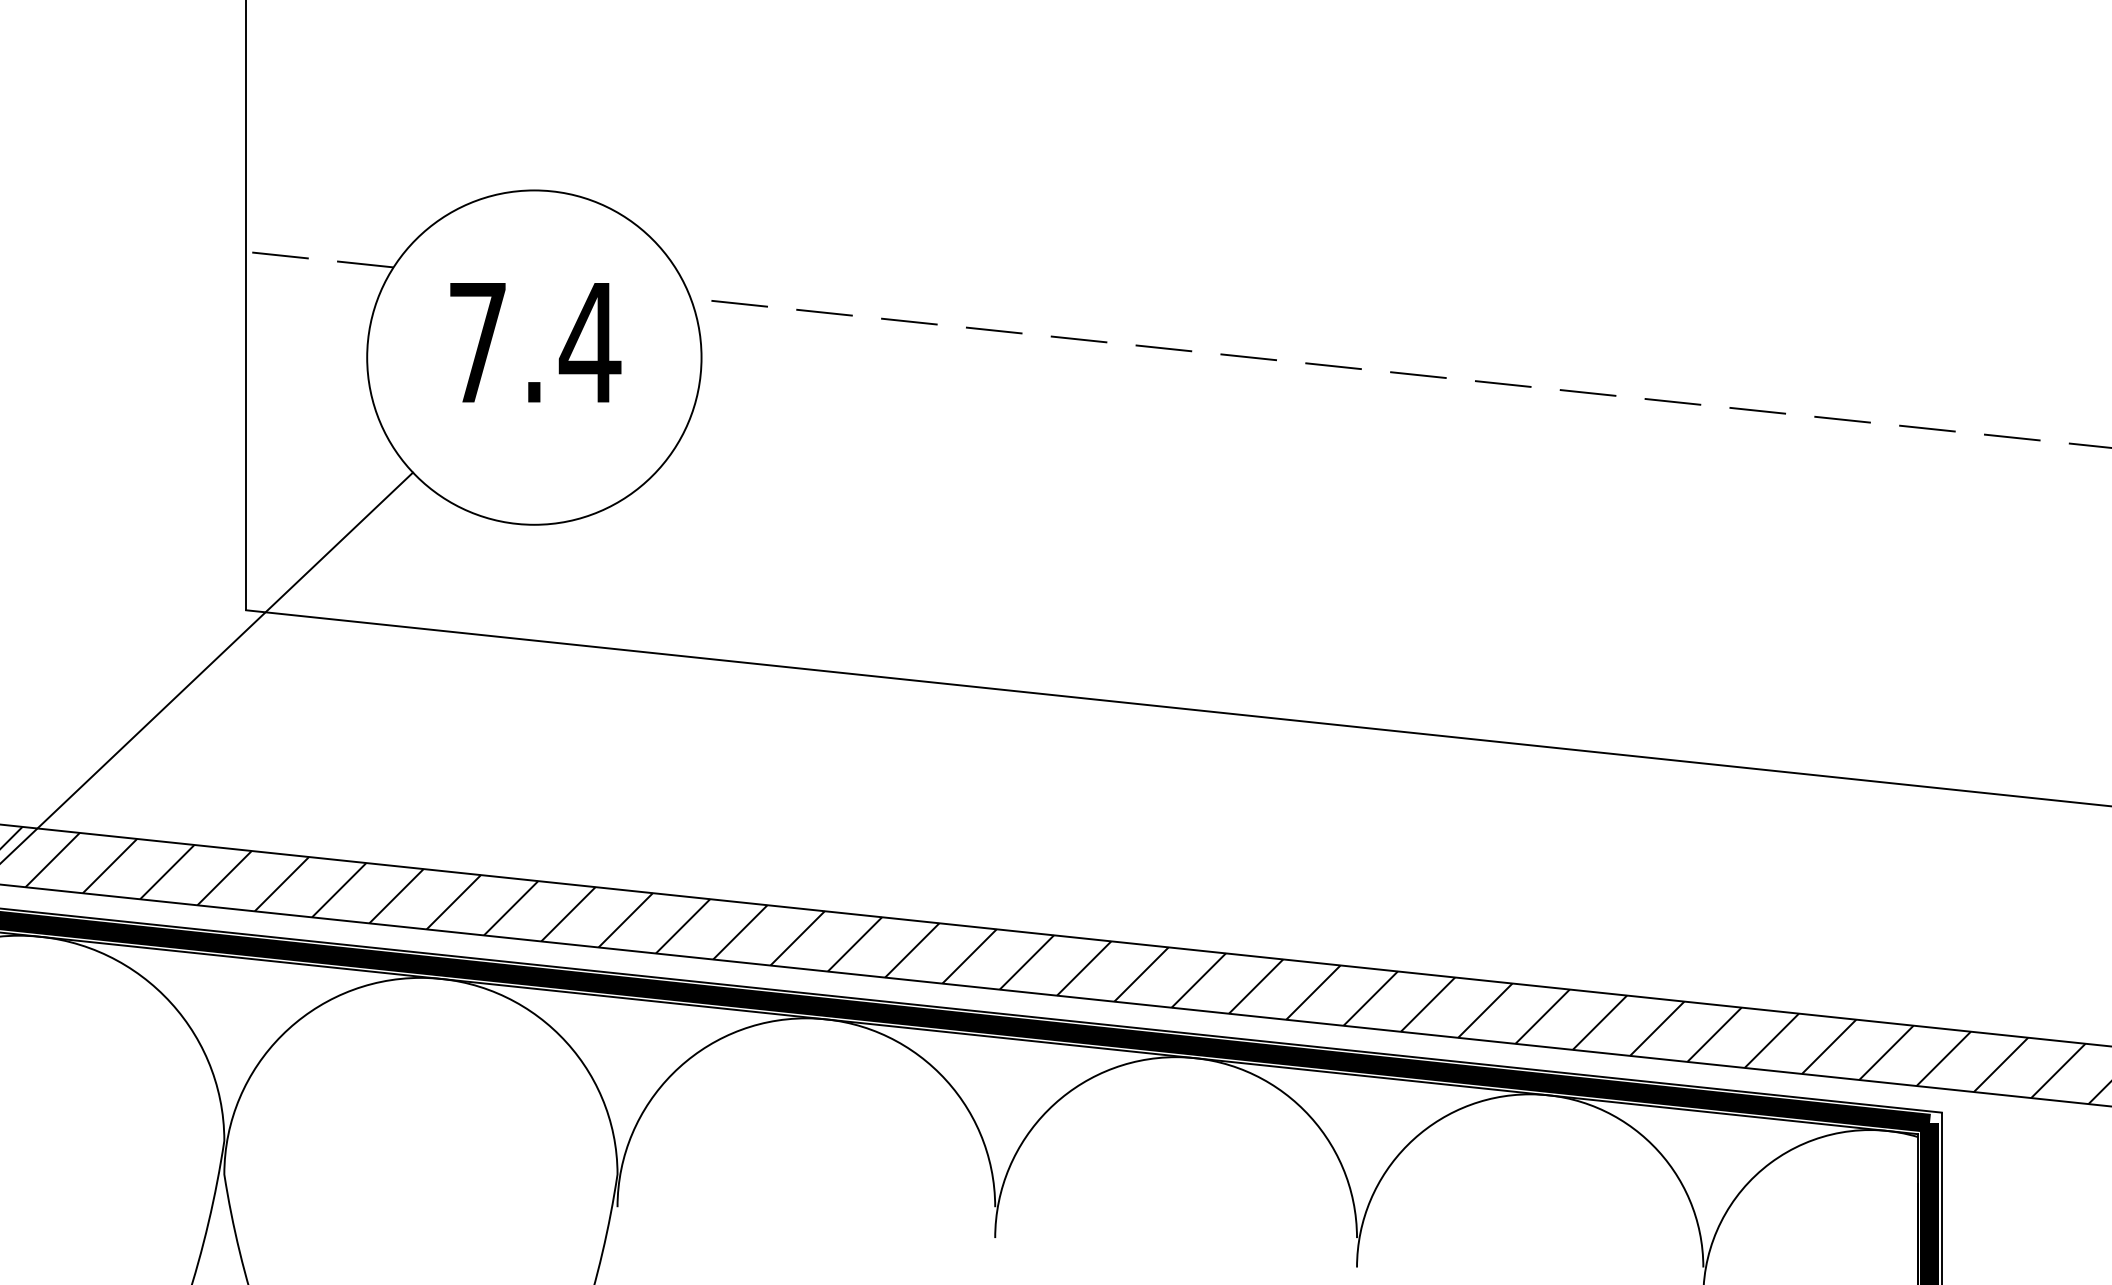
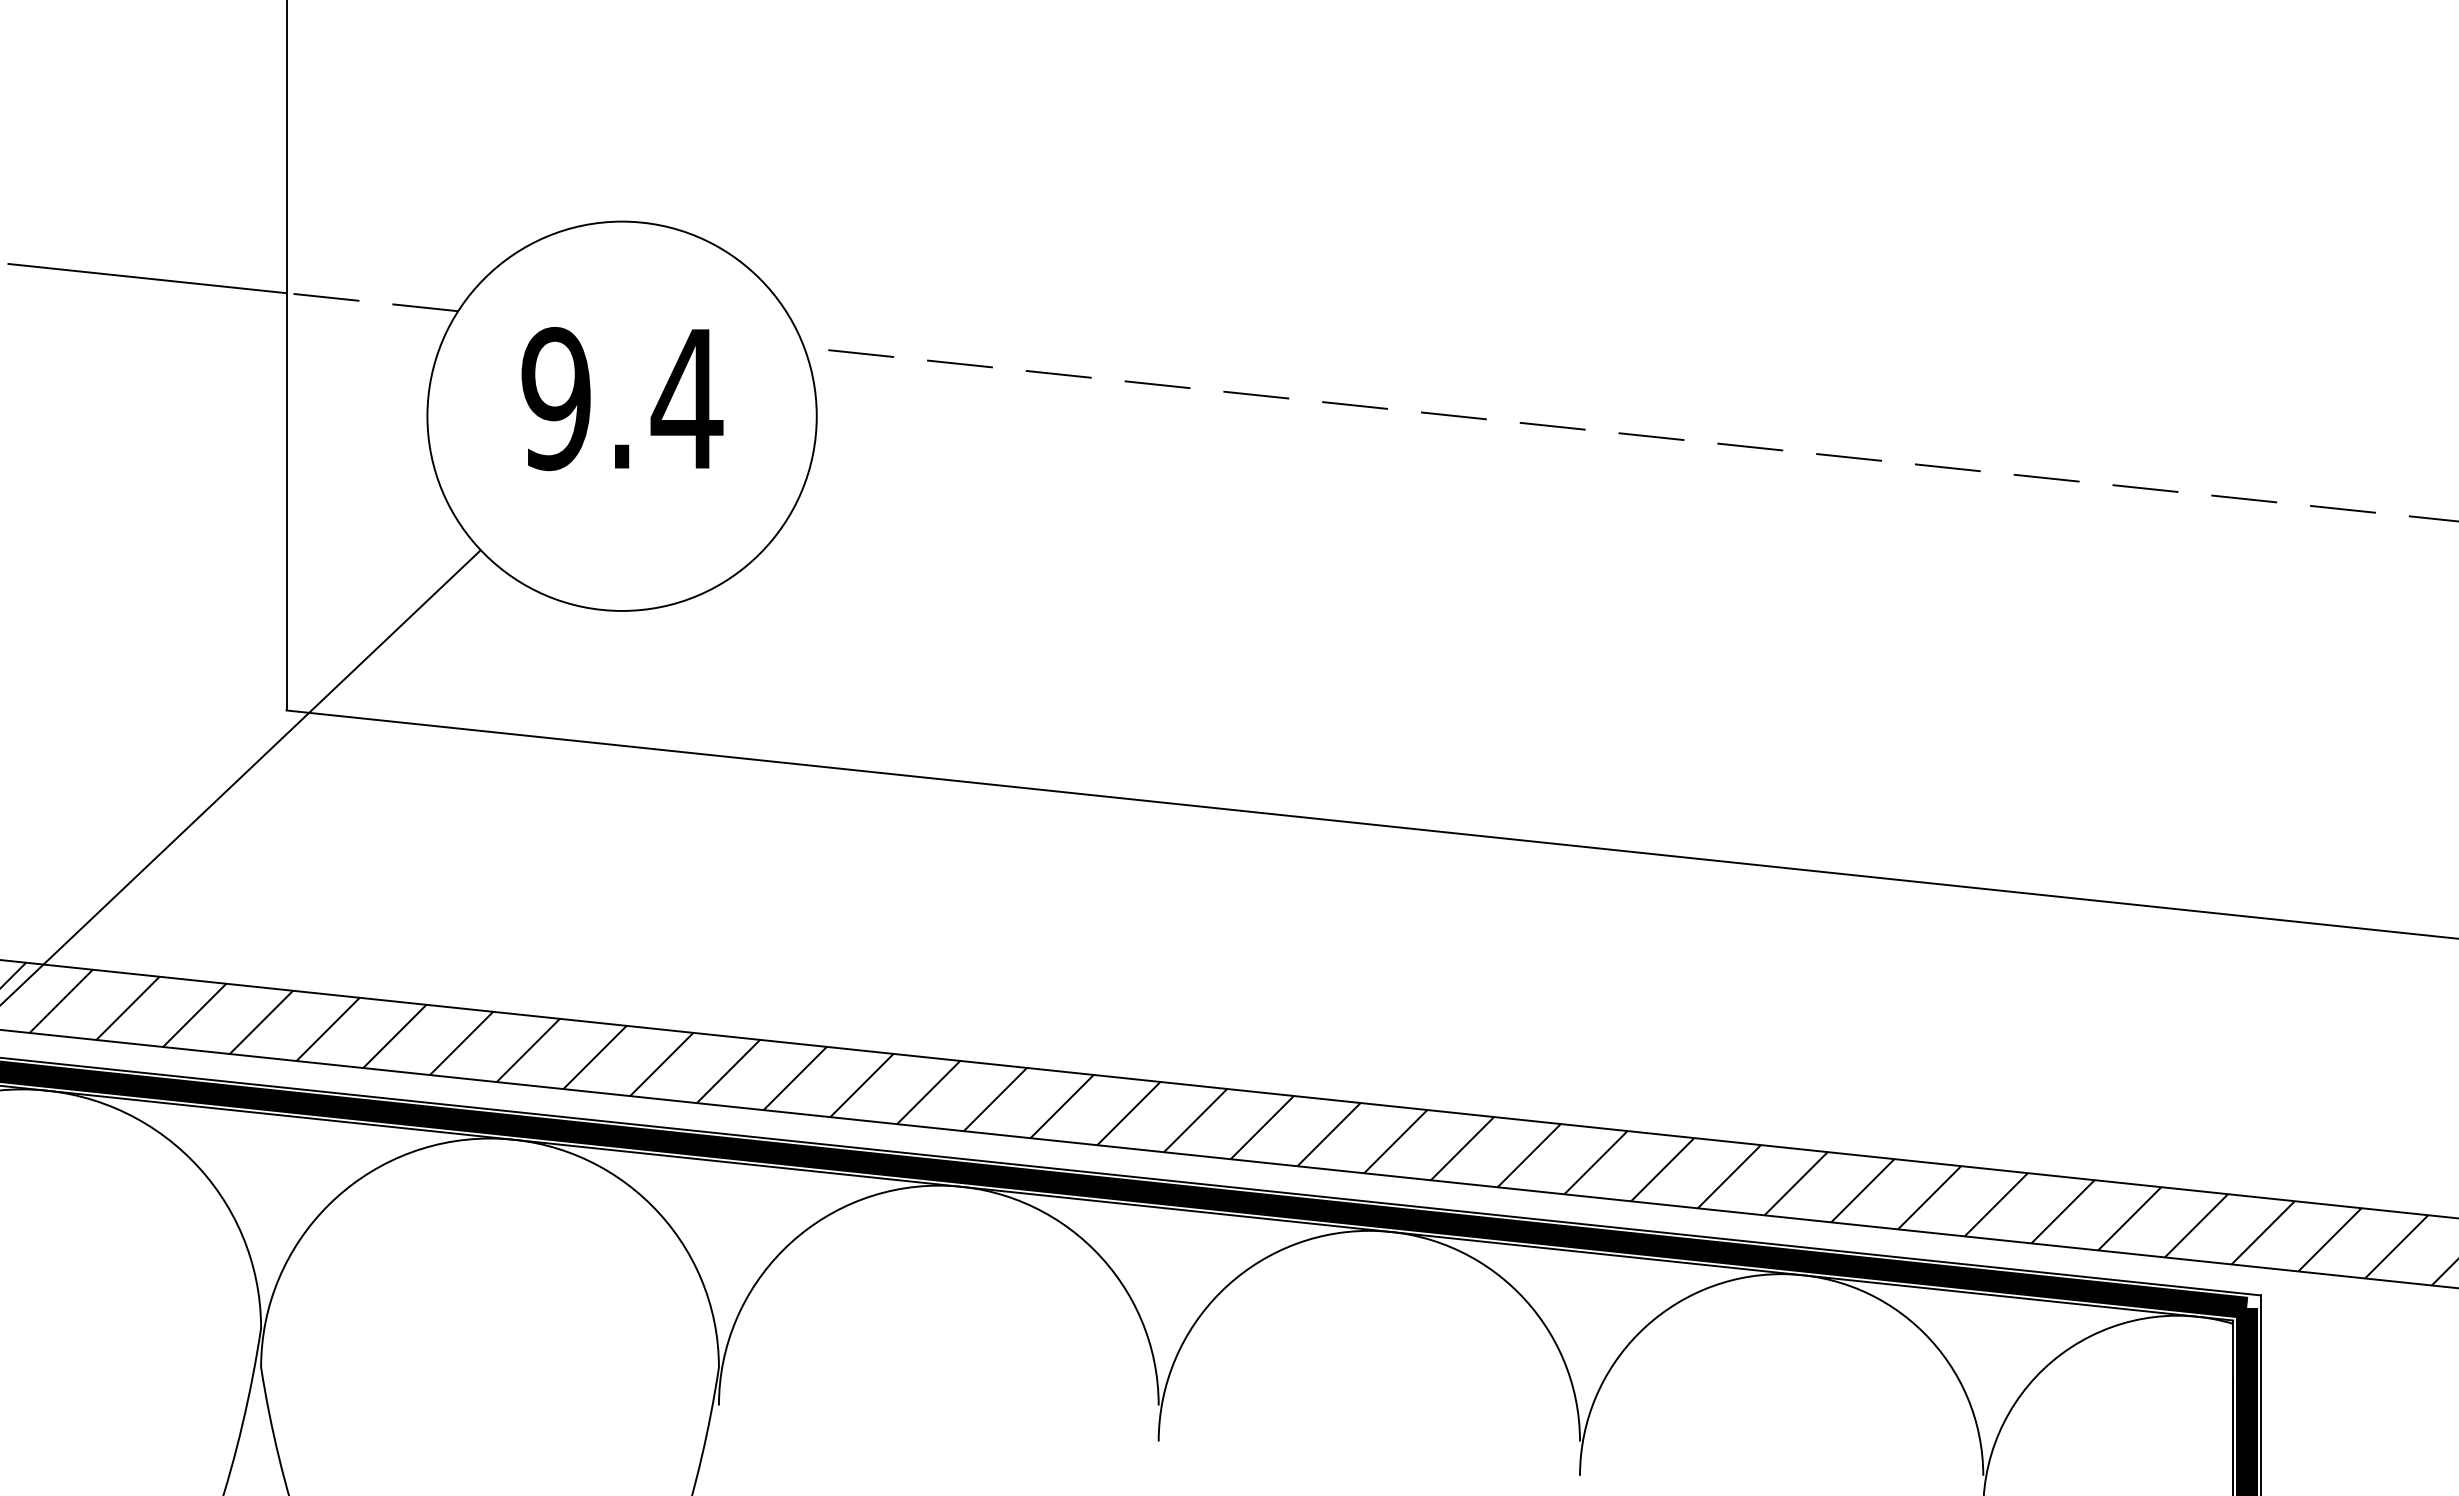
line: (126, 239) -> (147, 278), added
text: (477, 342) -> (555, 398), 7.4 -> 9.4

